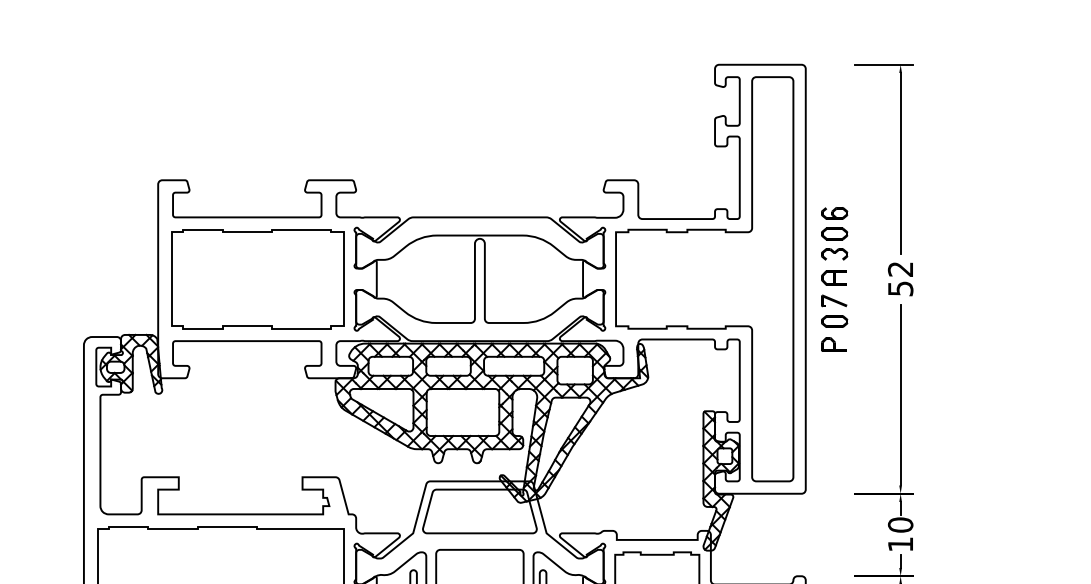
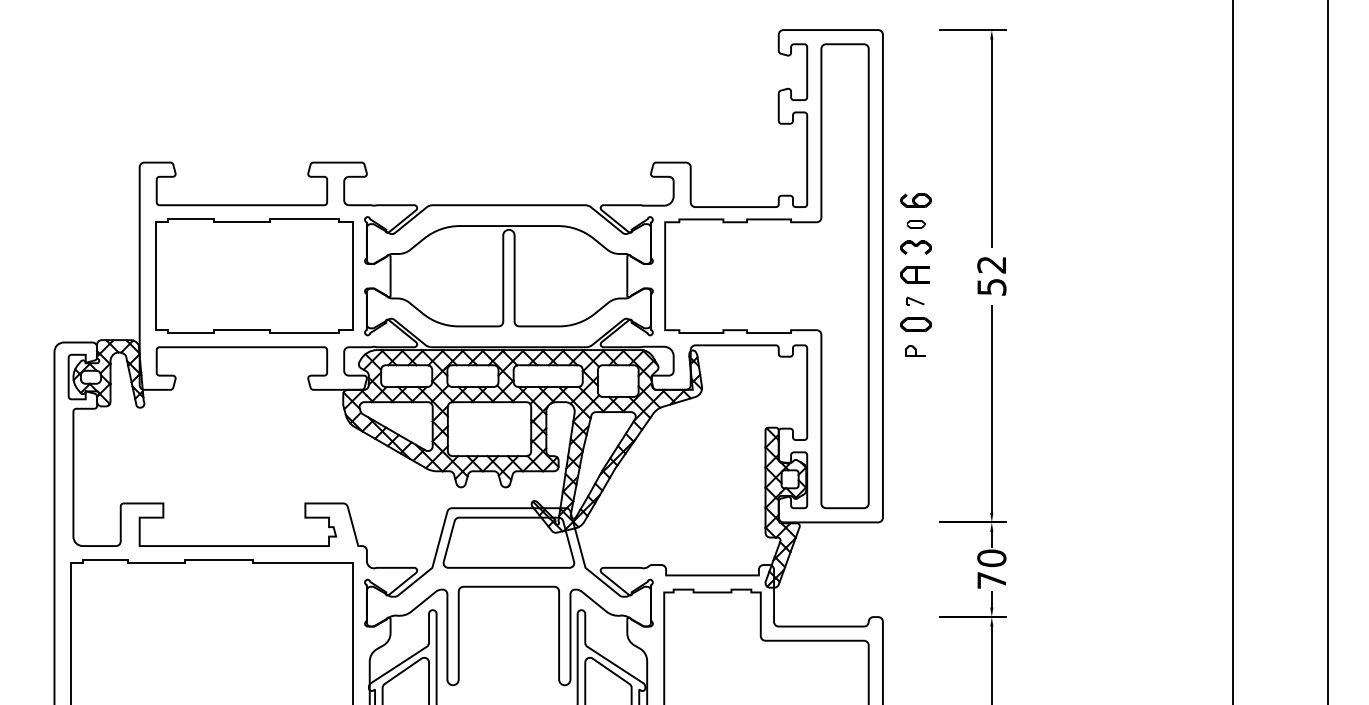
part: (834, 234) -> (915, 224), size x0.6
part: (834, 300) -> (915, 300), size x0.6
part: (833, 343) -> (914, 350), size x0.7
text: (900, 544) -> (991, 580), 10 -> 70

